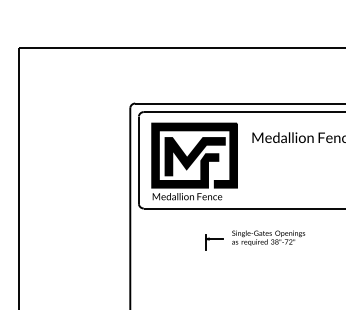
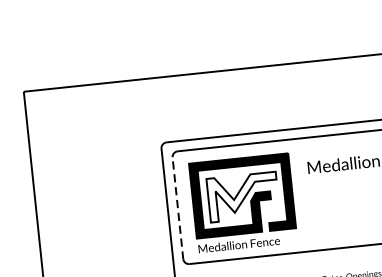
fill: (194, 156) -> (242, 197), removed
line: (138, 160) -> (177, 208), solid -> dashed

